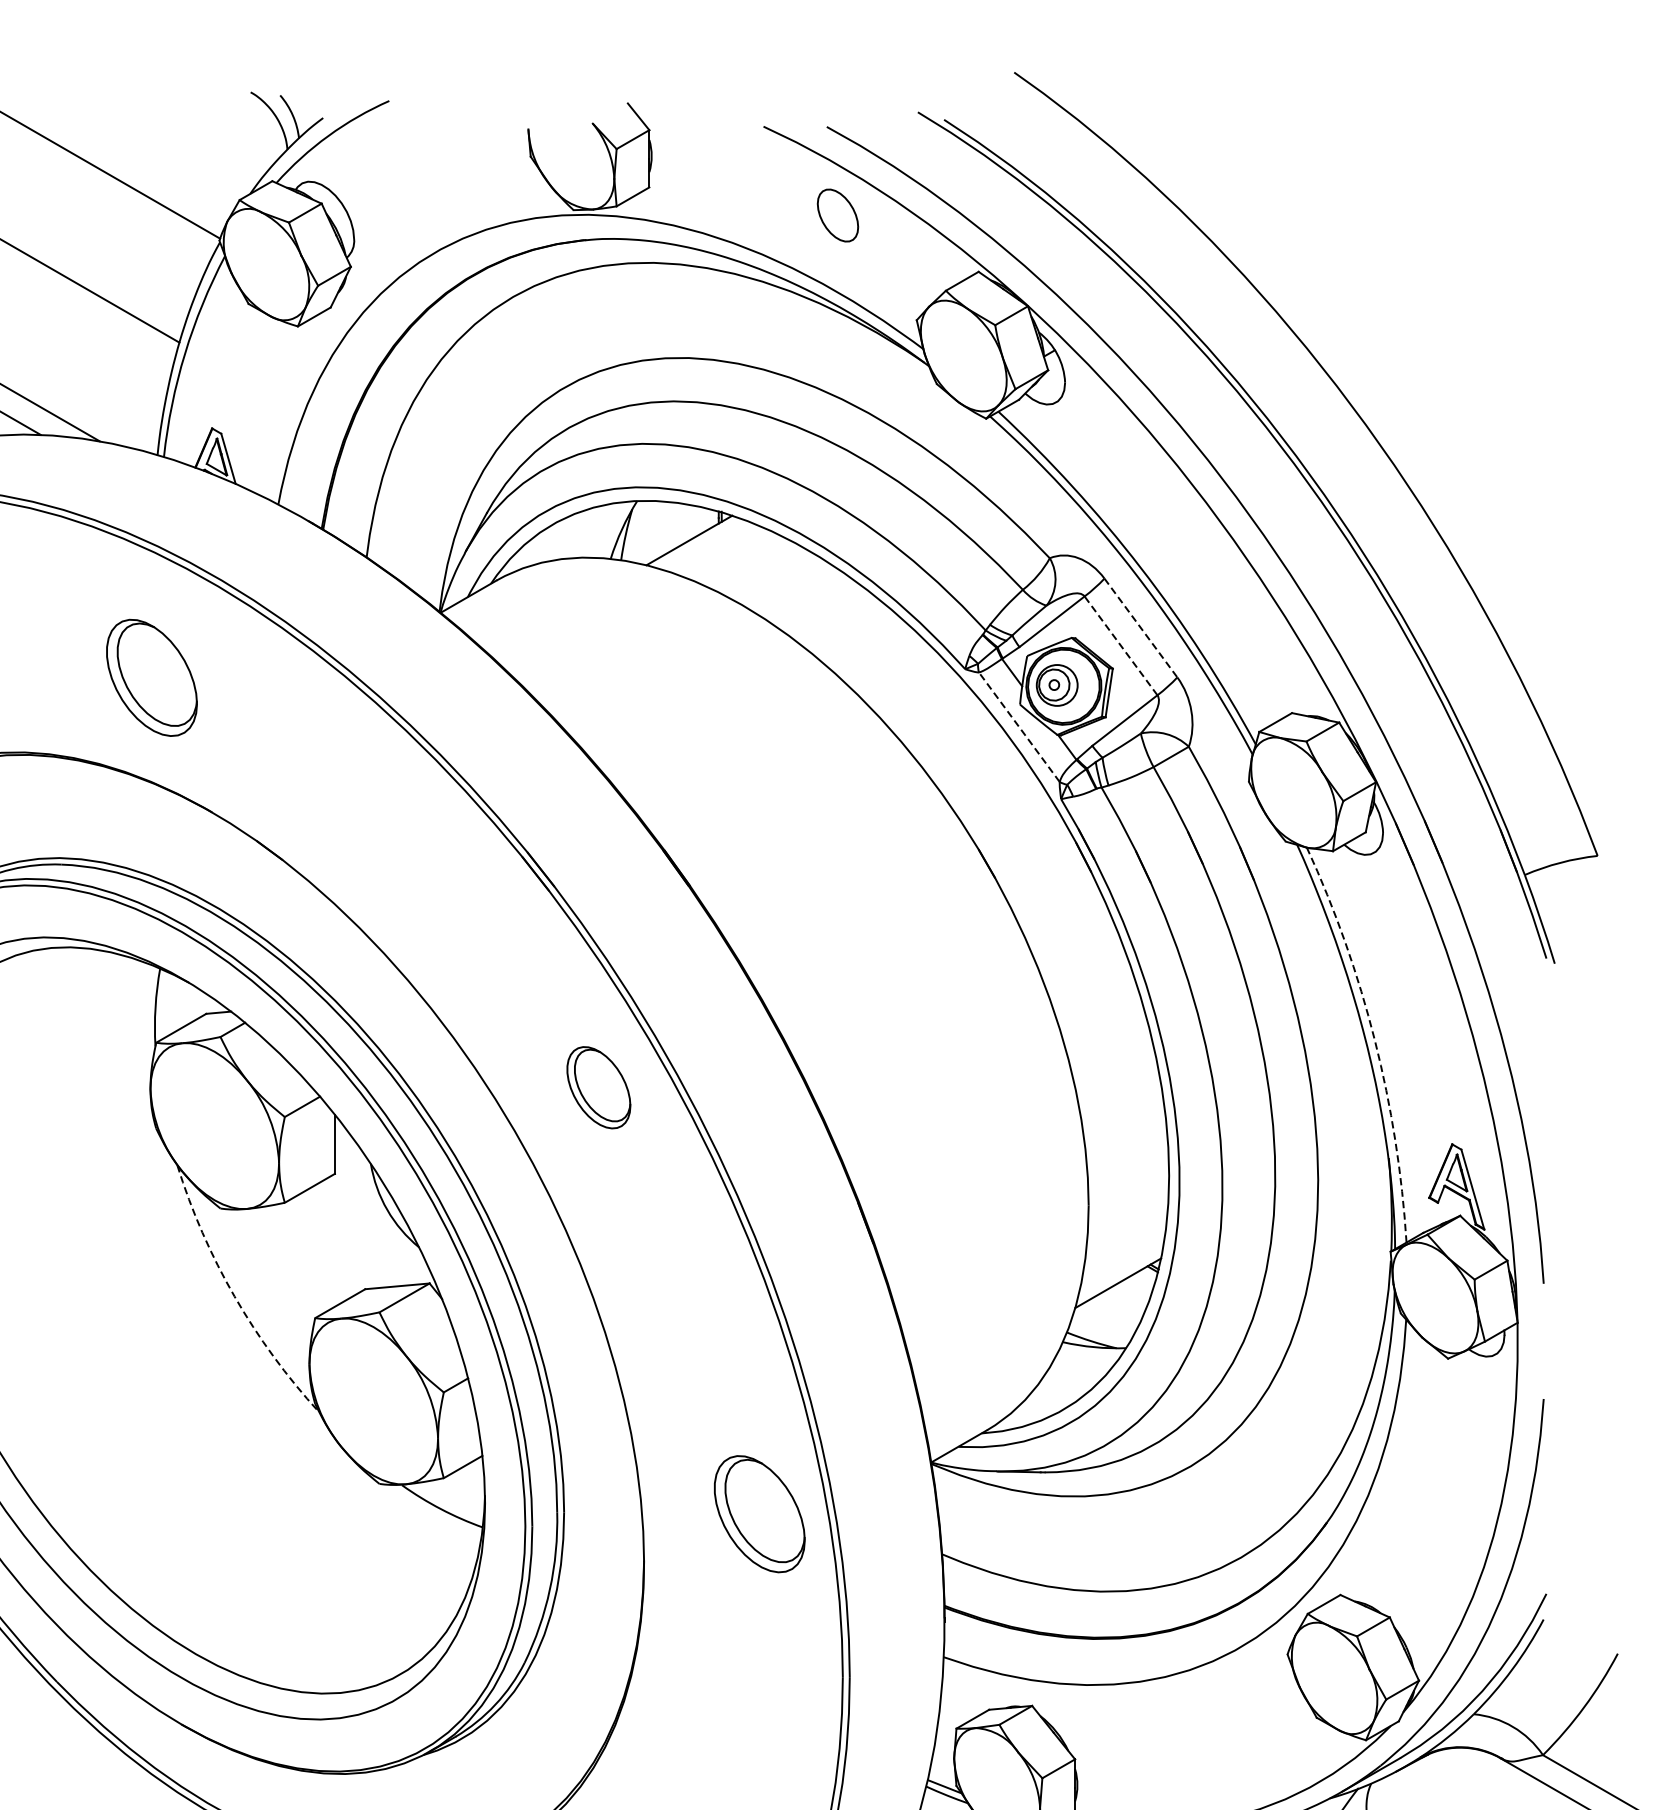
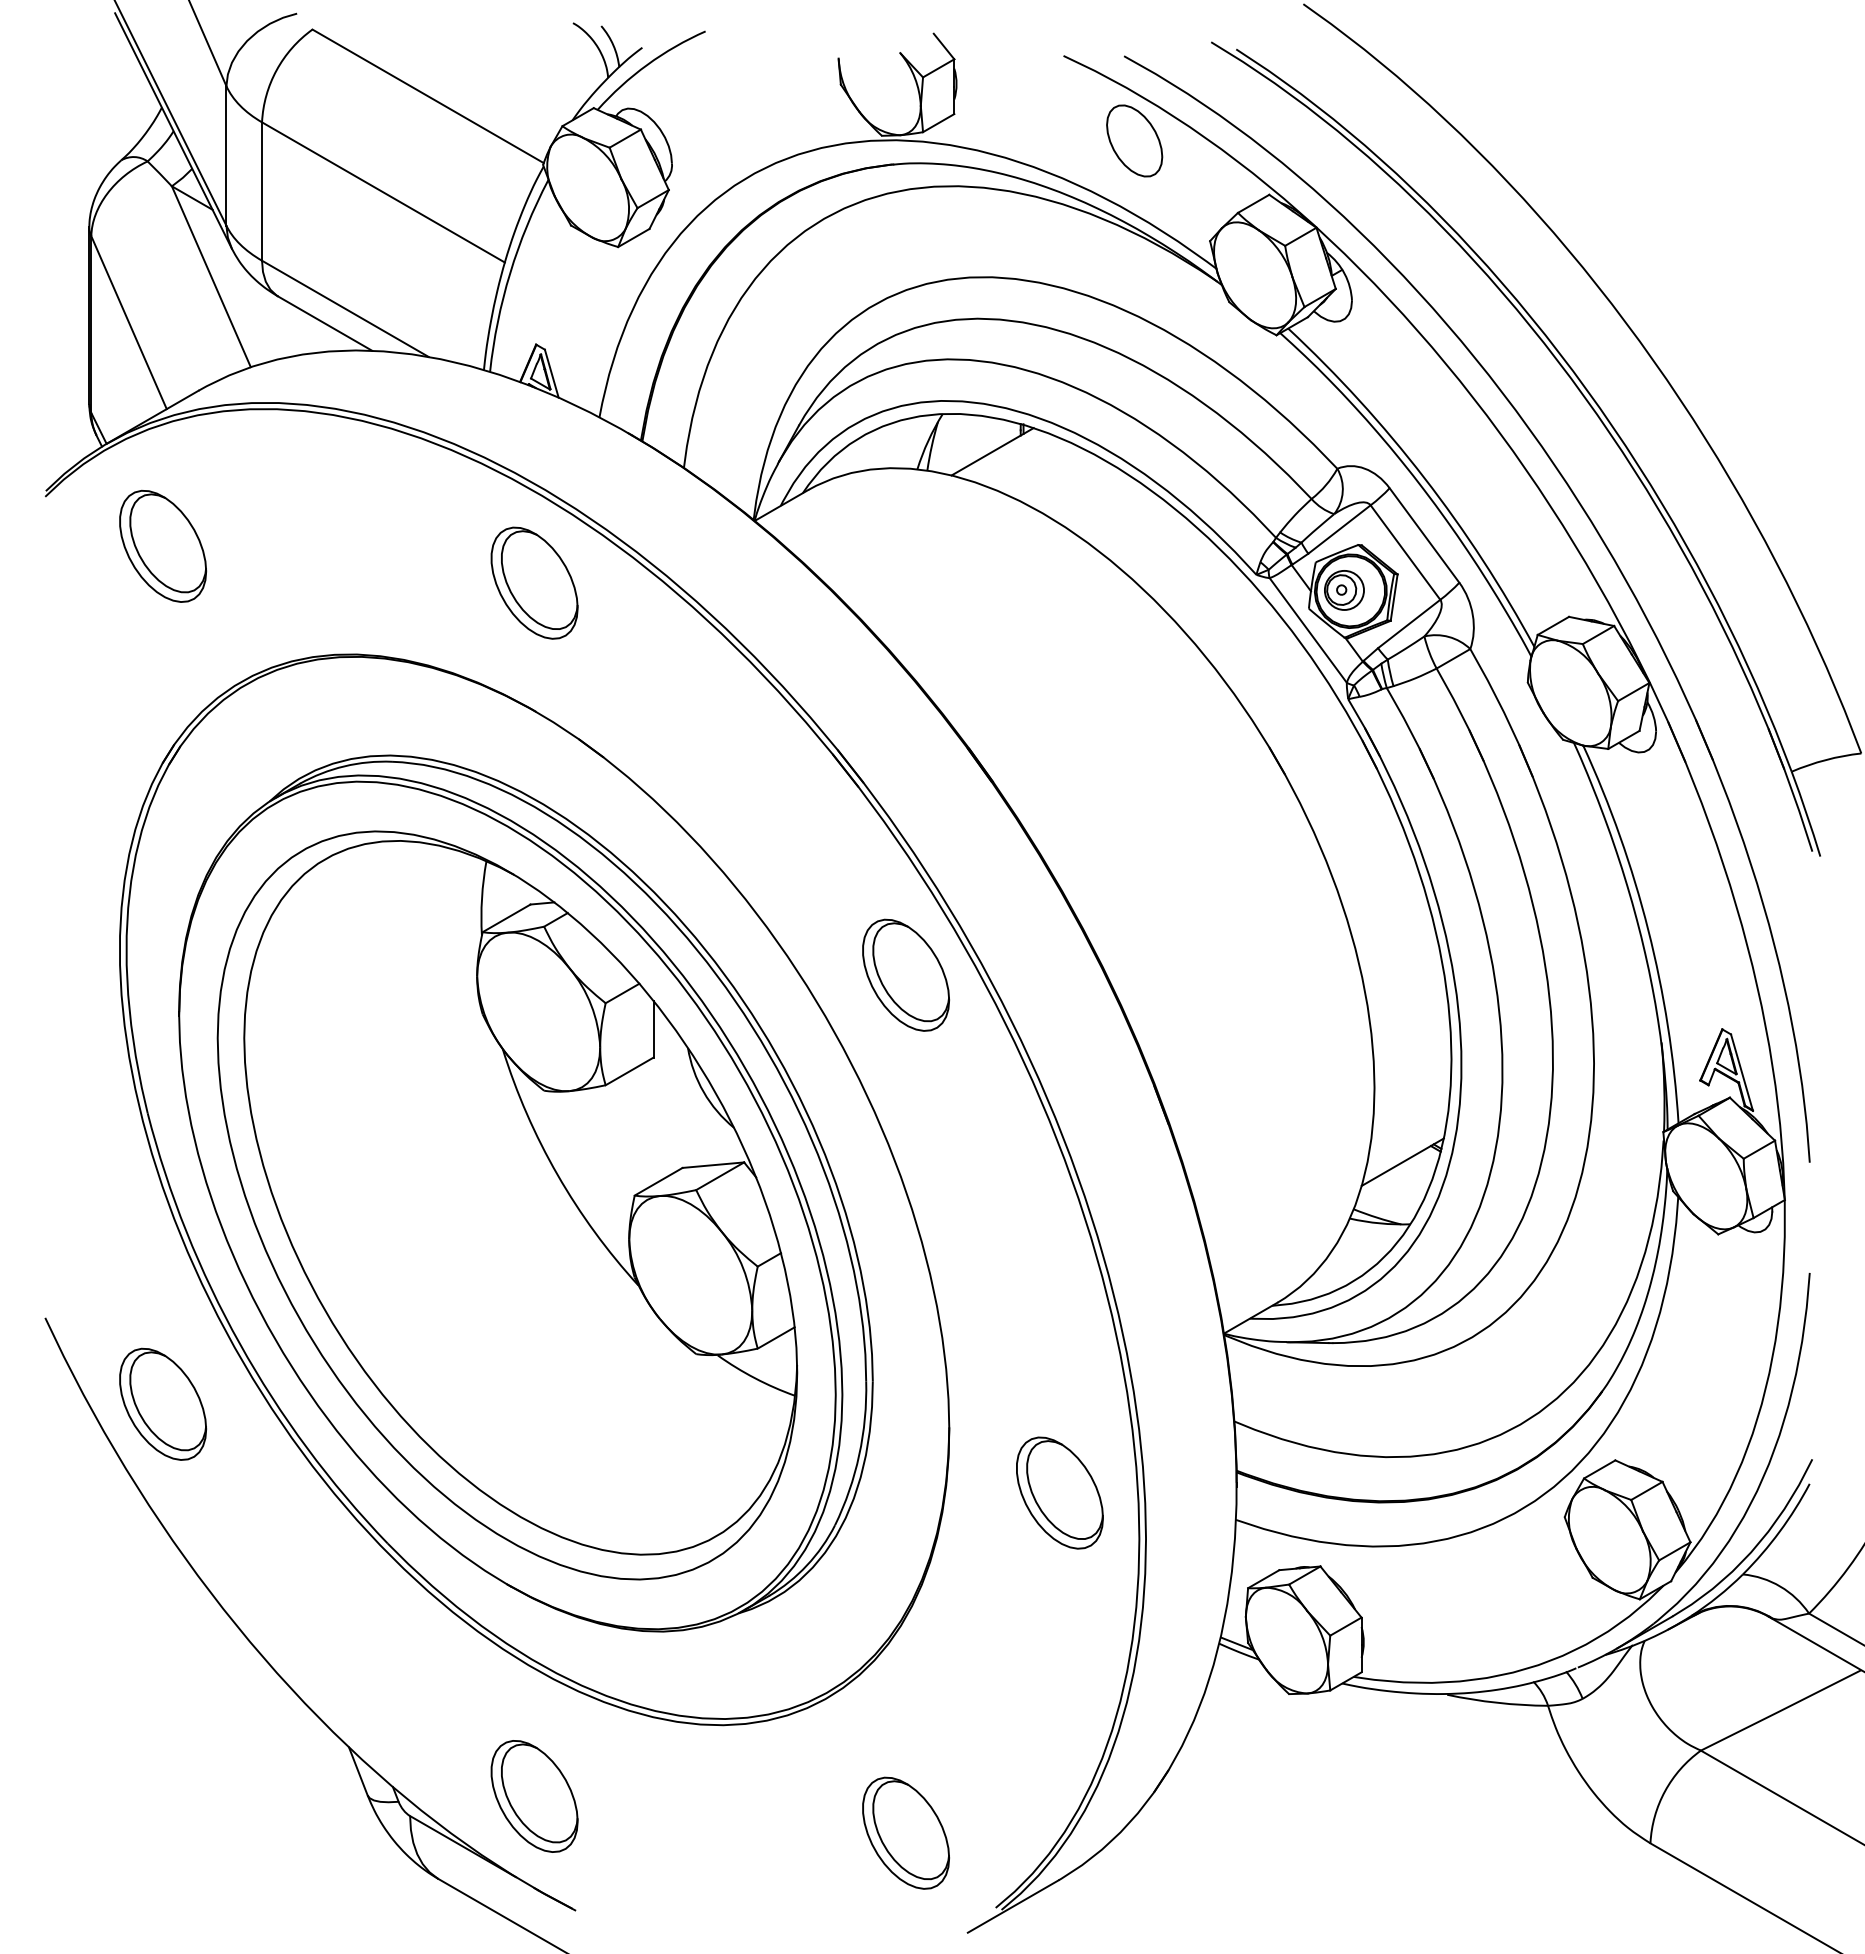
part: (837, 215) -> (1134, 140), size x1.43
line: (1140, 628) -> (1424, 535), dashed -> solid
line: (1121, 645) -> (1405, 552), dashed -> solid
part: (151, 677) -> (534, 582), moved
line: (1018, 727) -> (1307, 630), dashed -> solid
arc: (1375, 1040) -> (1648, 930), dashed -> solid
part: (598, 1087) -> (905, 974), size x1.43
arc: (234, 1296) -> (557, 1174), dashed -> solid
part: (759, 1513) -> (1059, 1492), moved

